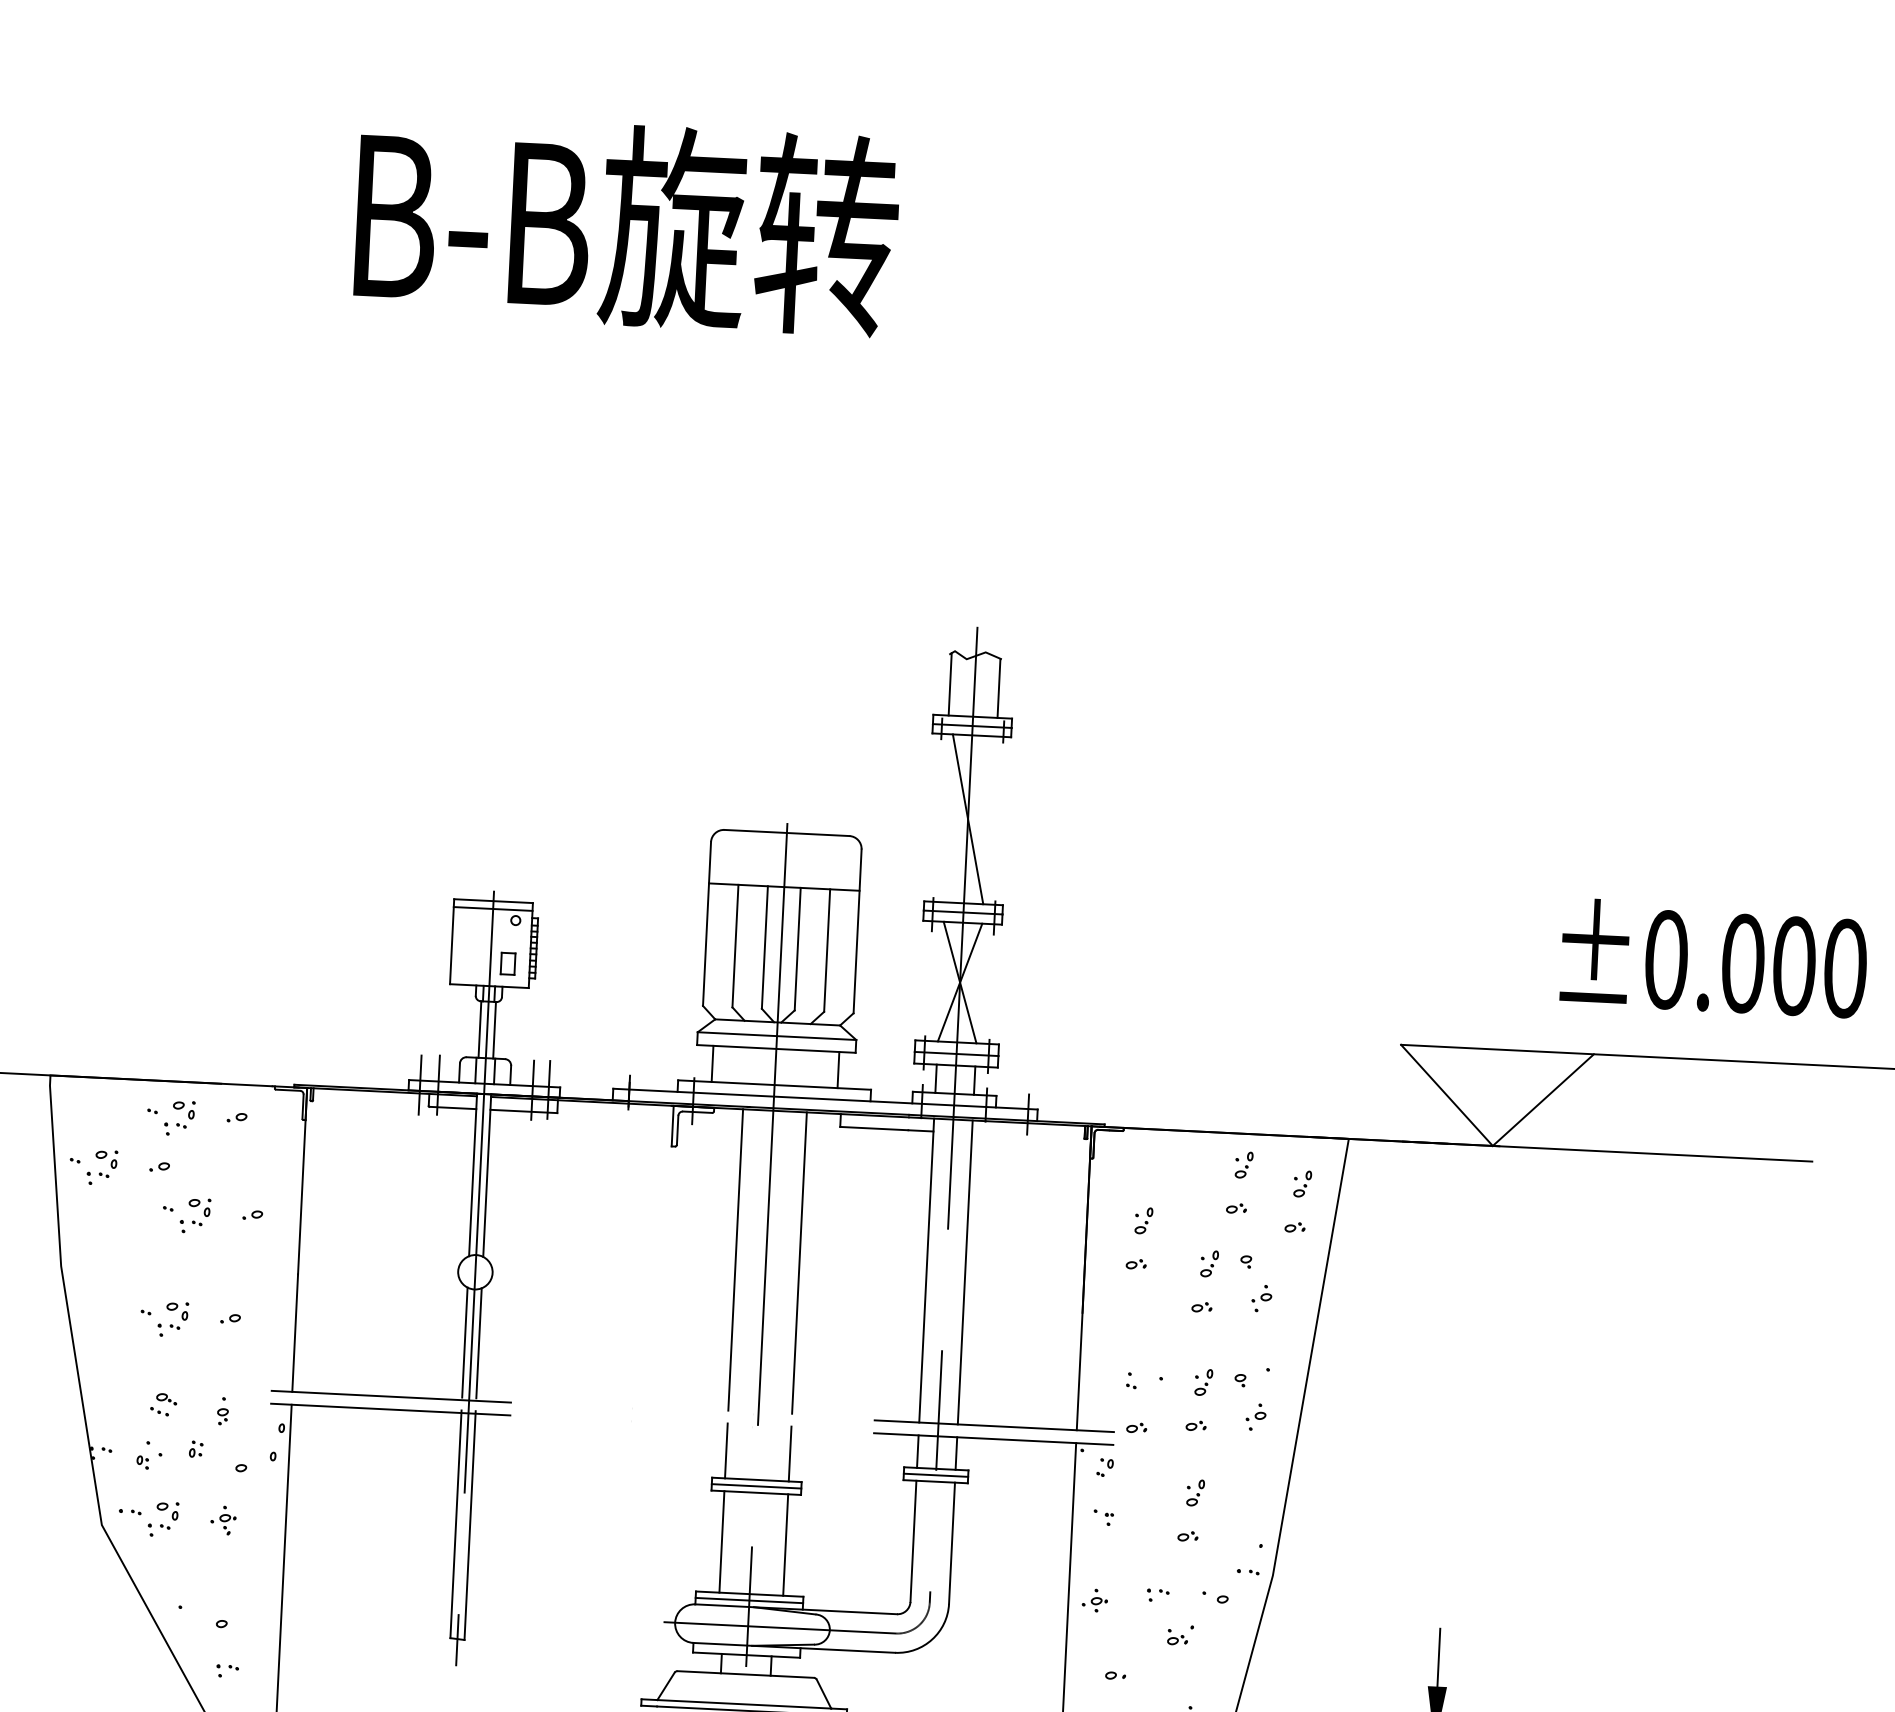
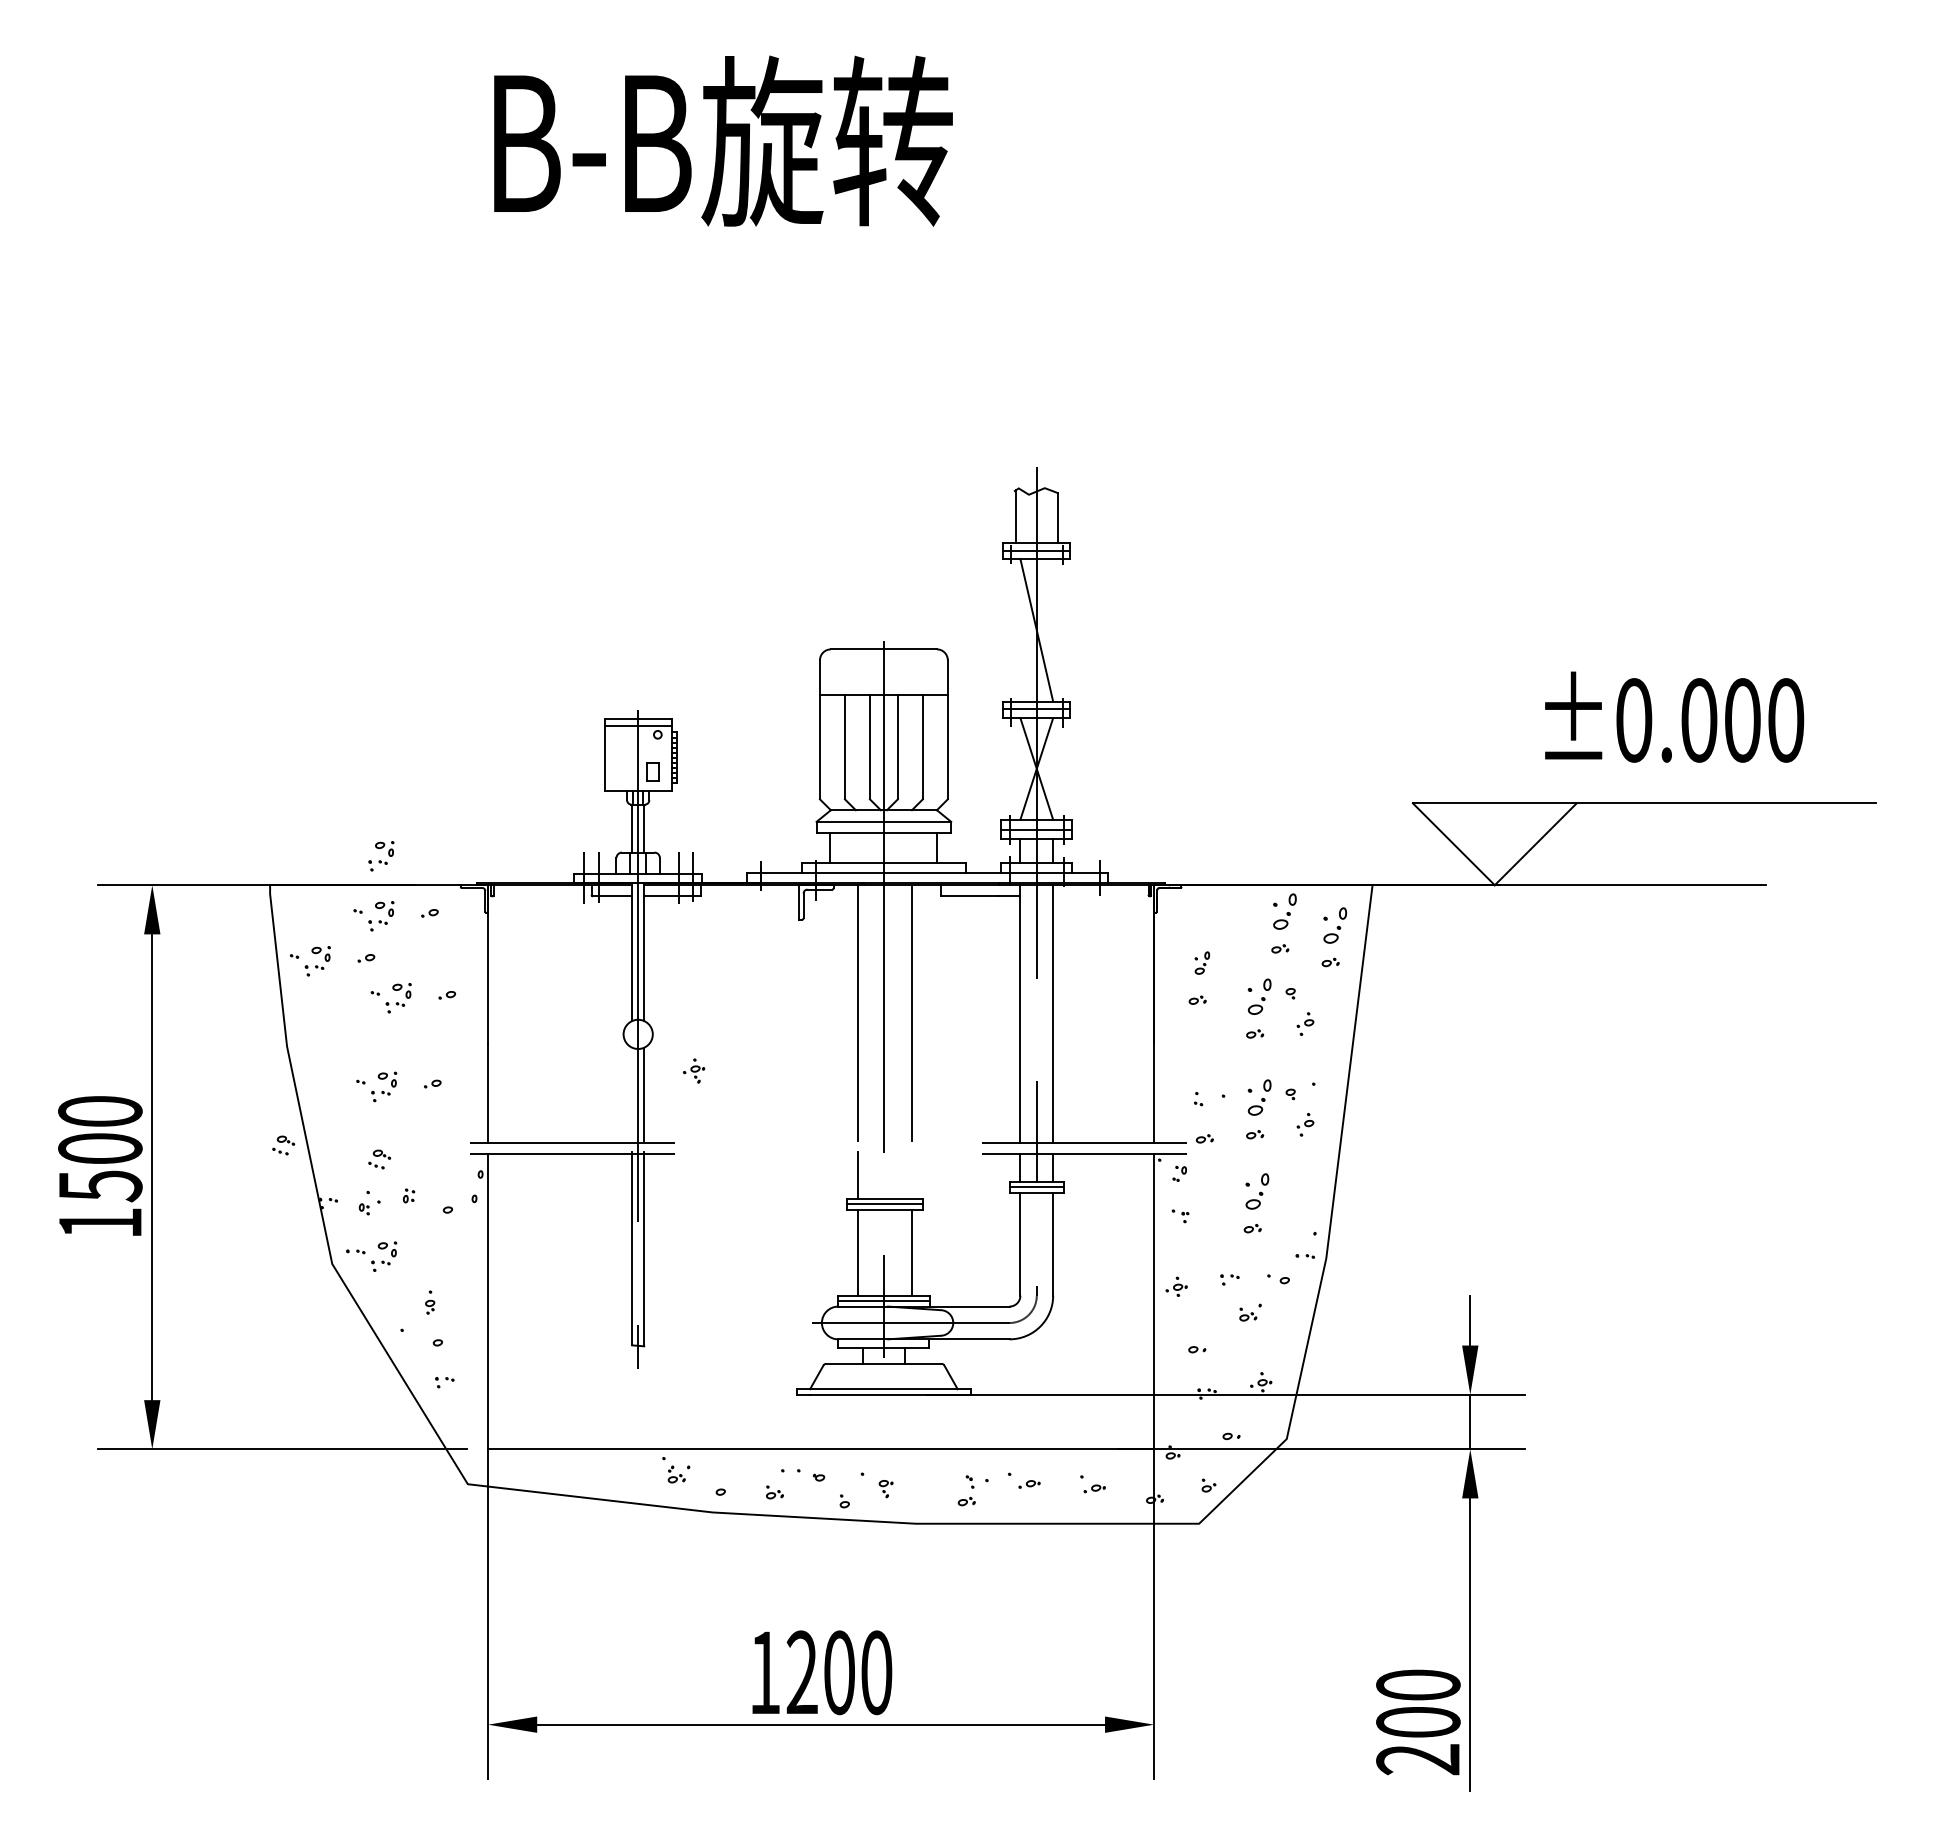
part: (183, 1047) -> (381, 856), added
part: (1243, 1164) -> (1284, 911), size x1.6
part: (1302, 1183) -> (1335, 924), size x1.6
part: (1209, 1263) -> (1259, 996), size x1.6
line: (465, 1342) -> (632, 1094), removed
part: (51, 1382) -> (283, 1145), added
part: (1203, 1382) -> (1259, 1097), size x1.6
part: (223, 1411) -> (430, 1302), moved
line: (790, 1454) -> (912, 1175), removed
part: (1195, 1492) -> (1257, 1191), size x1.6
part: (223, 1519) -> (694, 1070), moved

